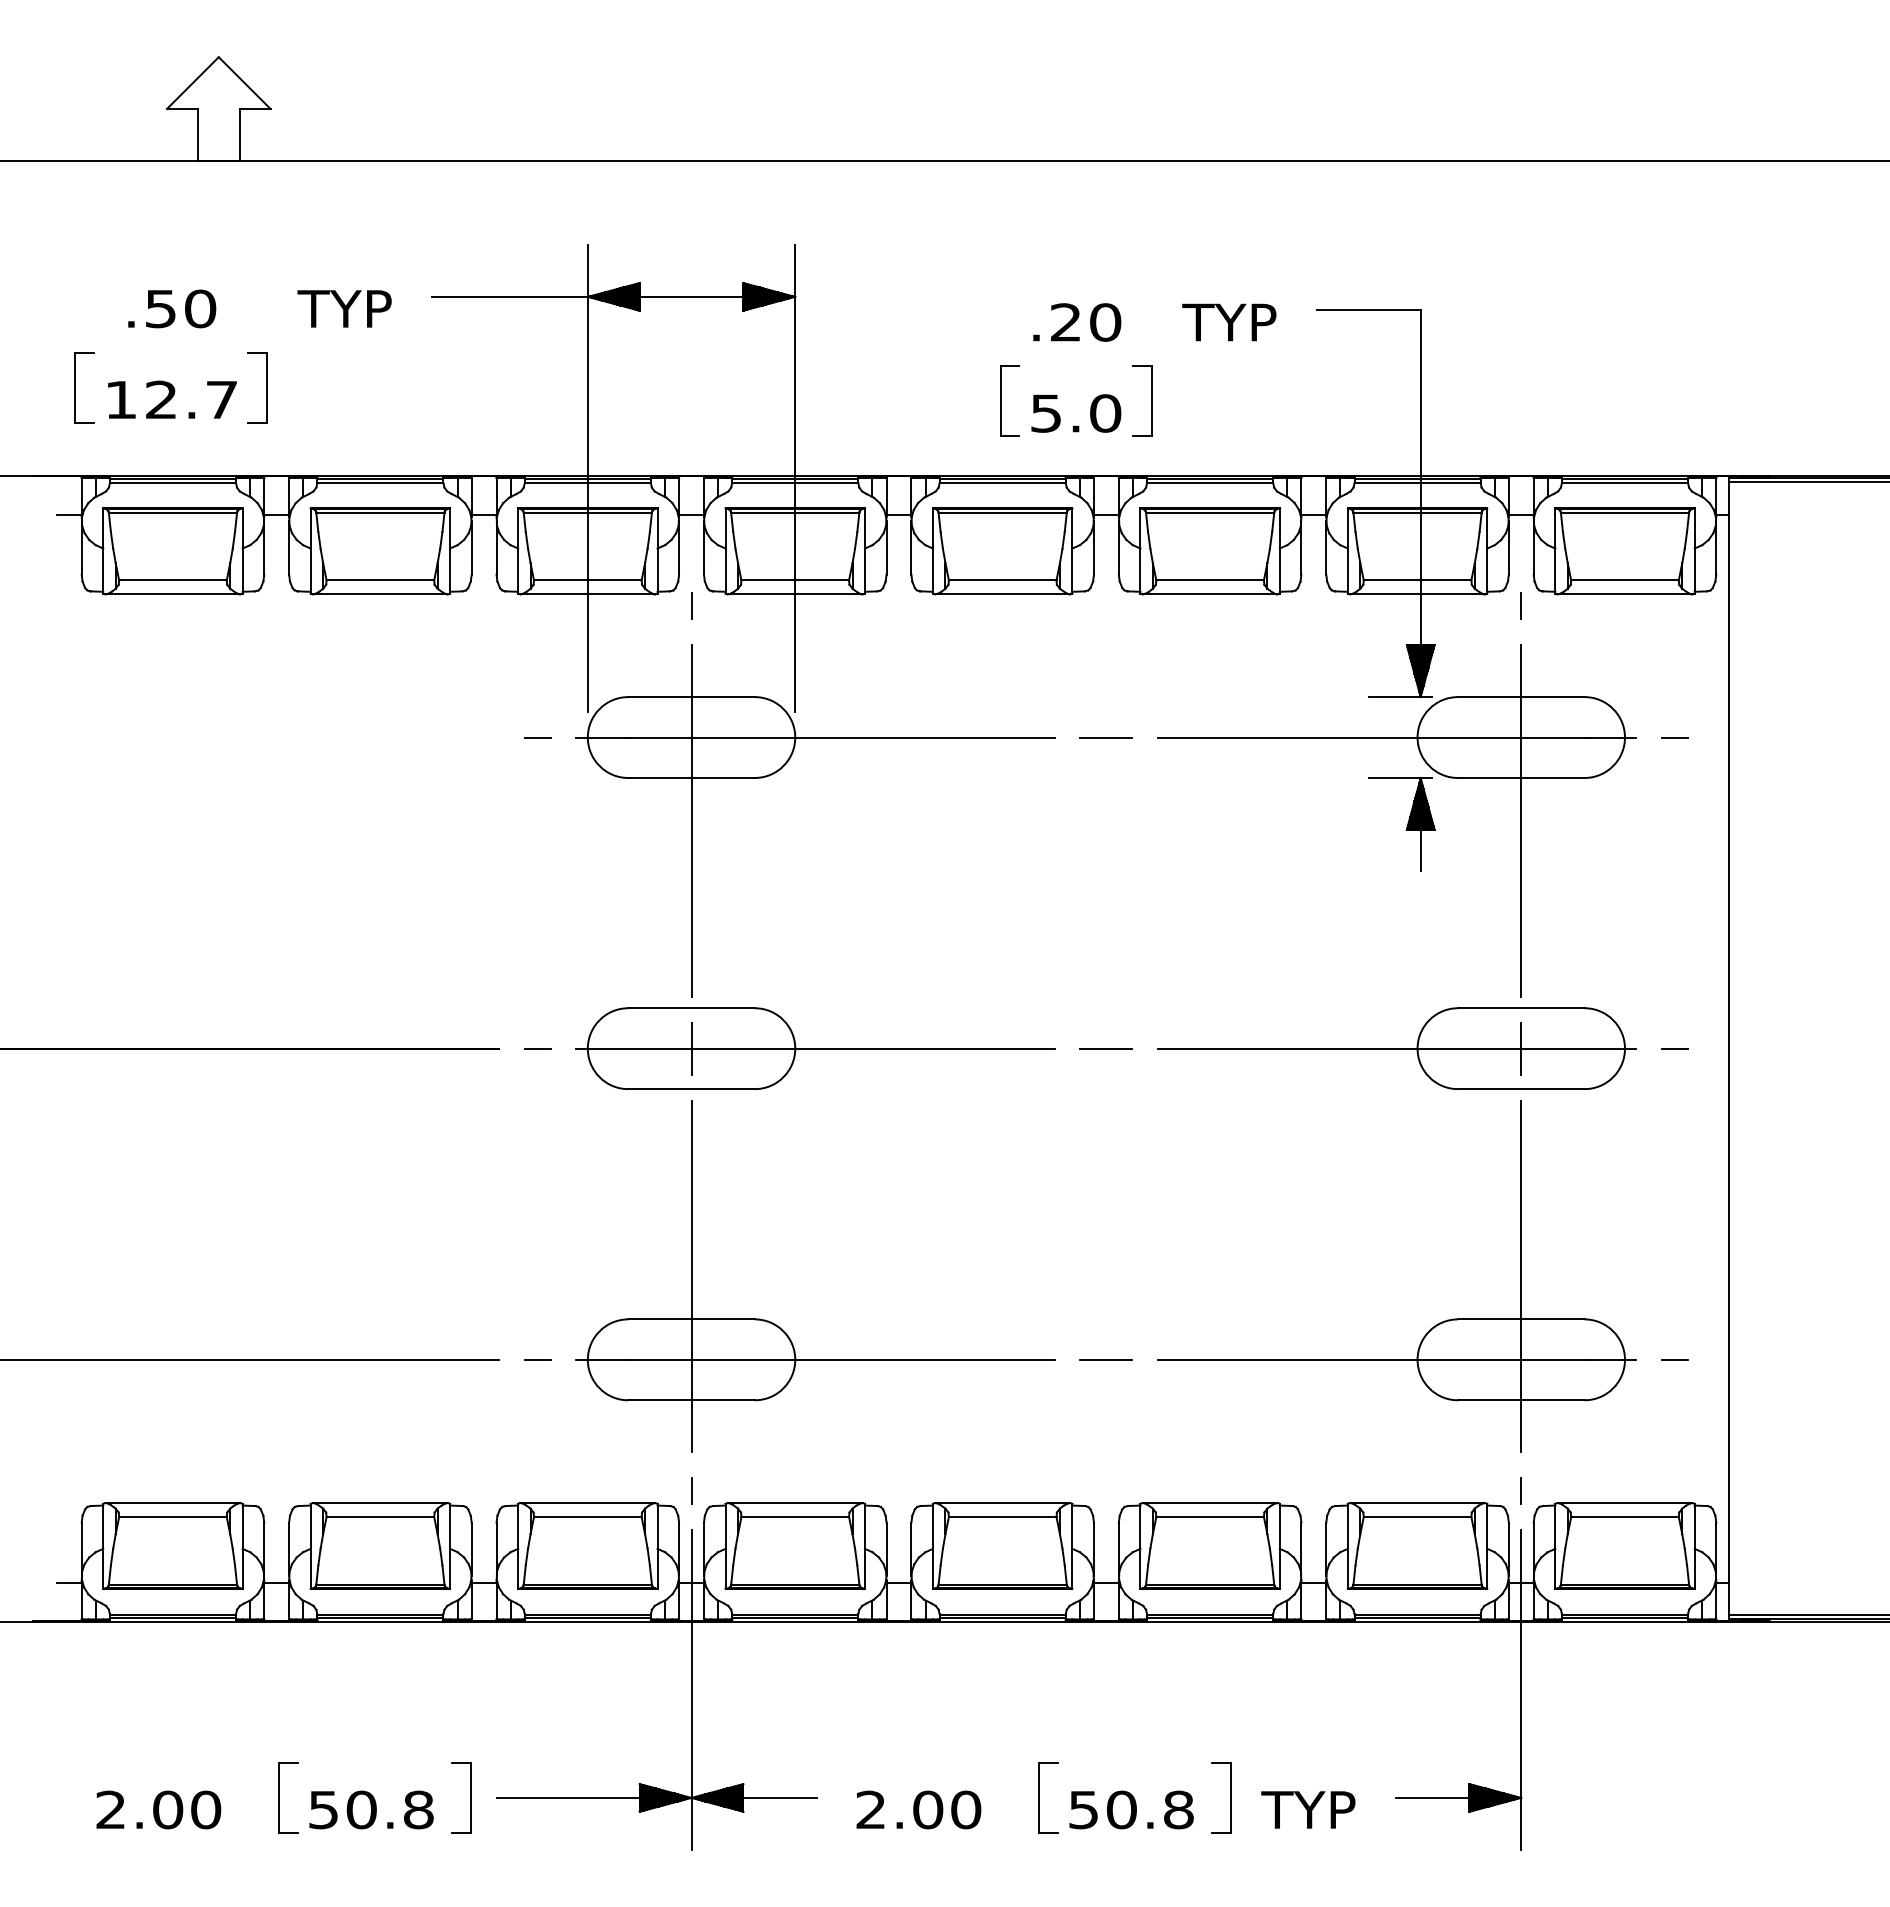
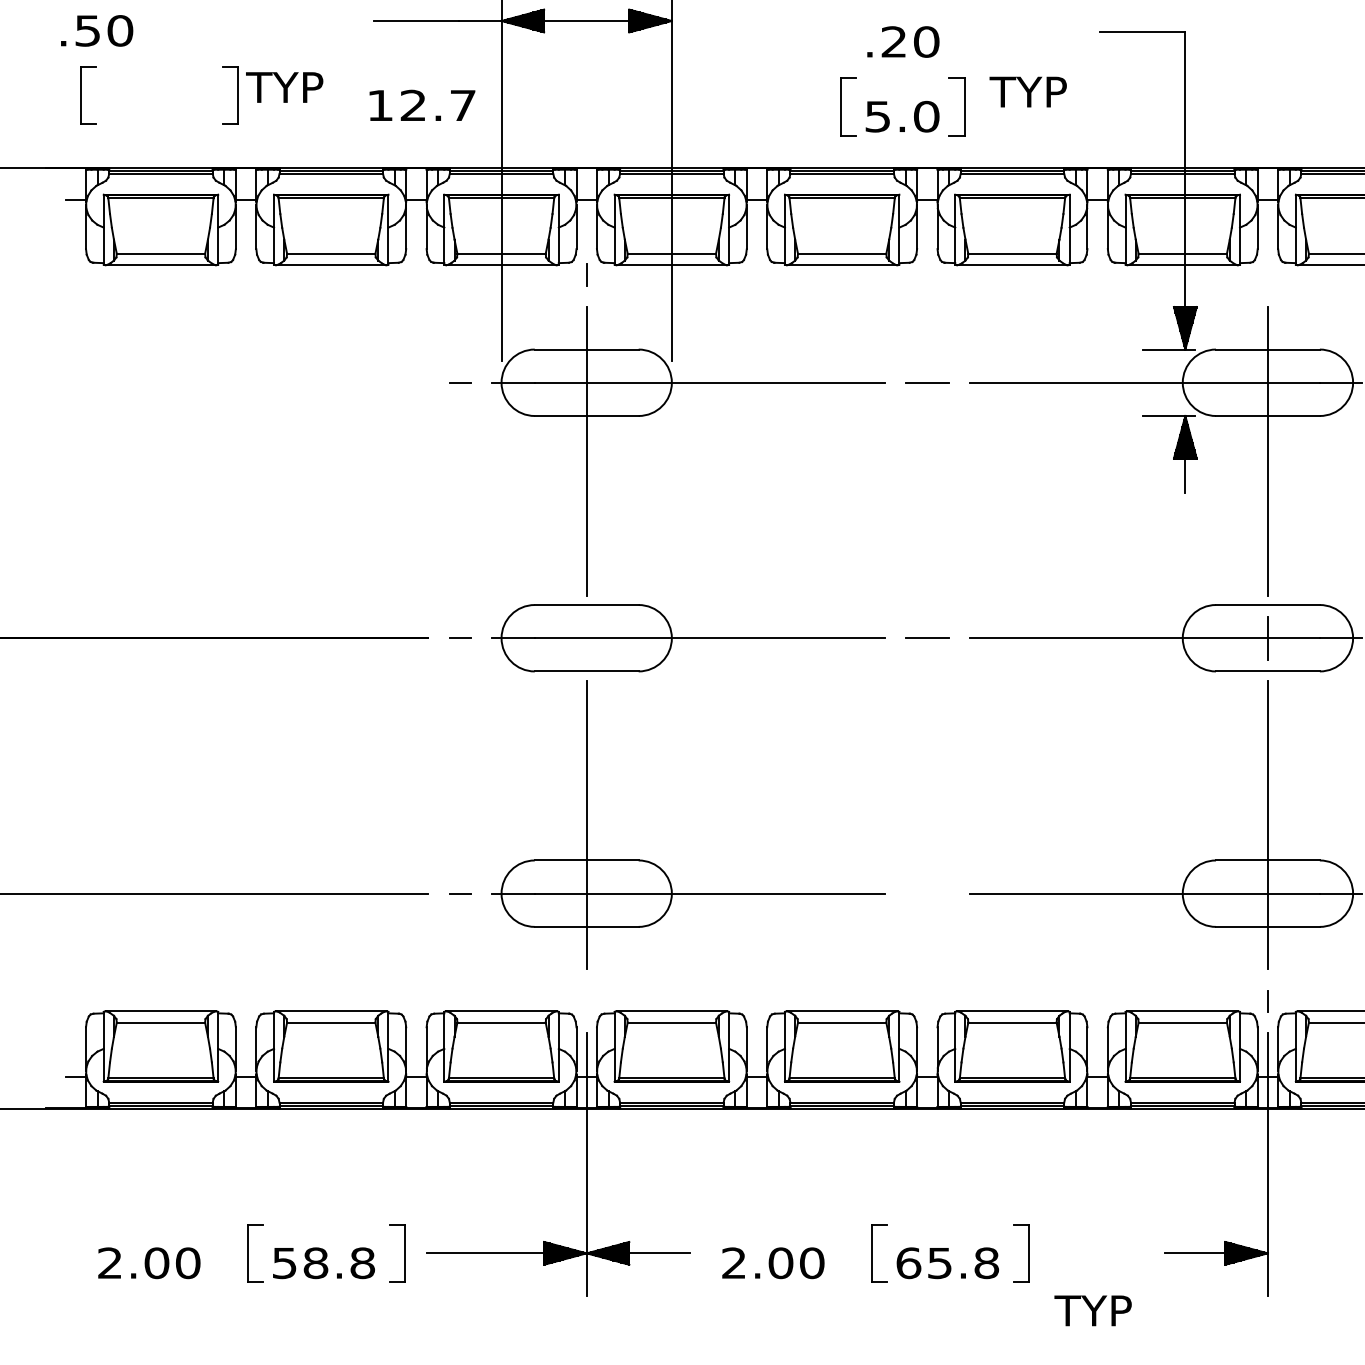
text: (172, 308) -> (97, 30), moved
text: (344, 308) -> (284, 87), moved
text: (1229, 322) -> (1028, 92), moved
text: (172, 399) -> (422, 105), moved
line: (1521, 606) -> (1268, 275), removed
line: (691, 1048) -> (586, 638), removed
line: (1106, 1359) -> (927, 893), removed
line: (691, 1491) -> (586, 1001), removed
text: (361, 1809) -> (315, 1262), 50.8 -> 58.8
text: (1102, 1809) -> (924, 1262), 50.8 -> 65.8
text: (1308, 1809) -> (1093, 1310), moved

